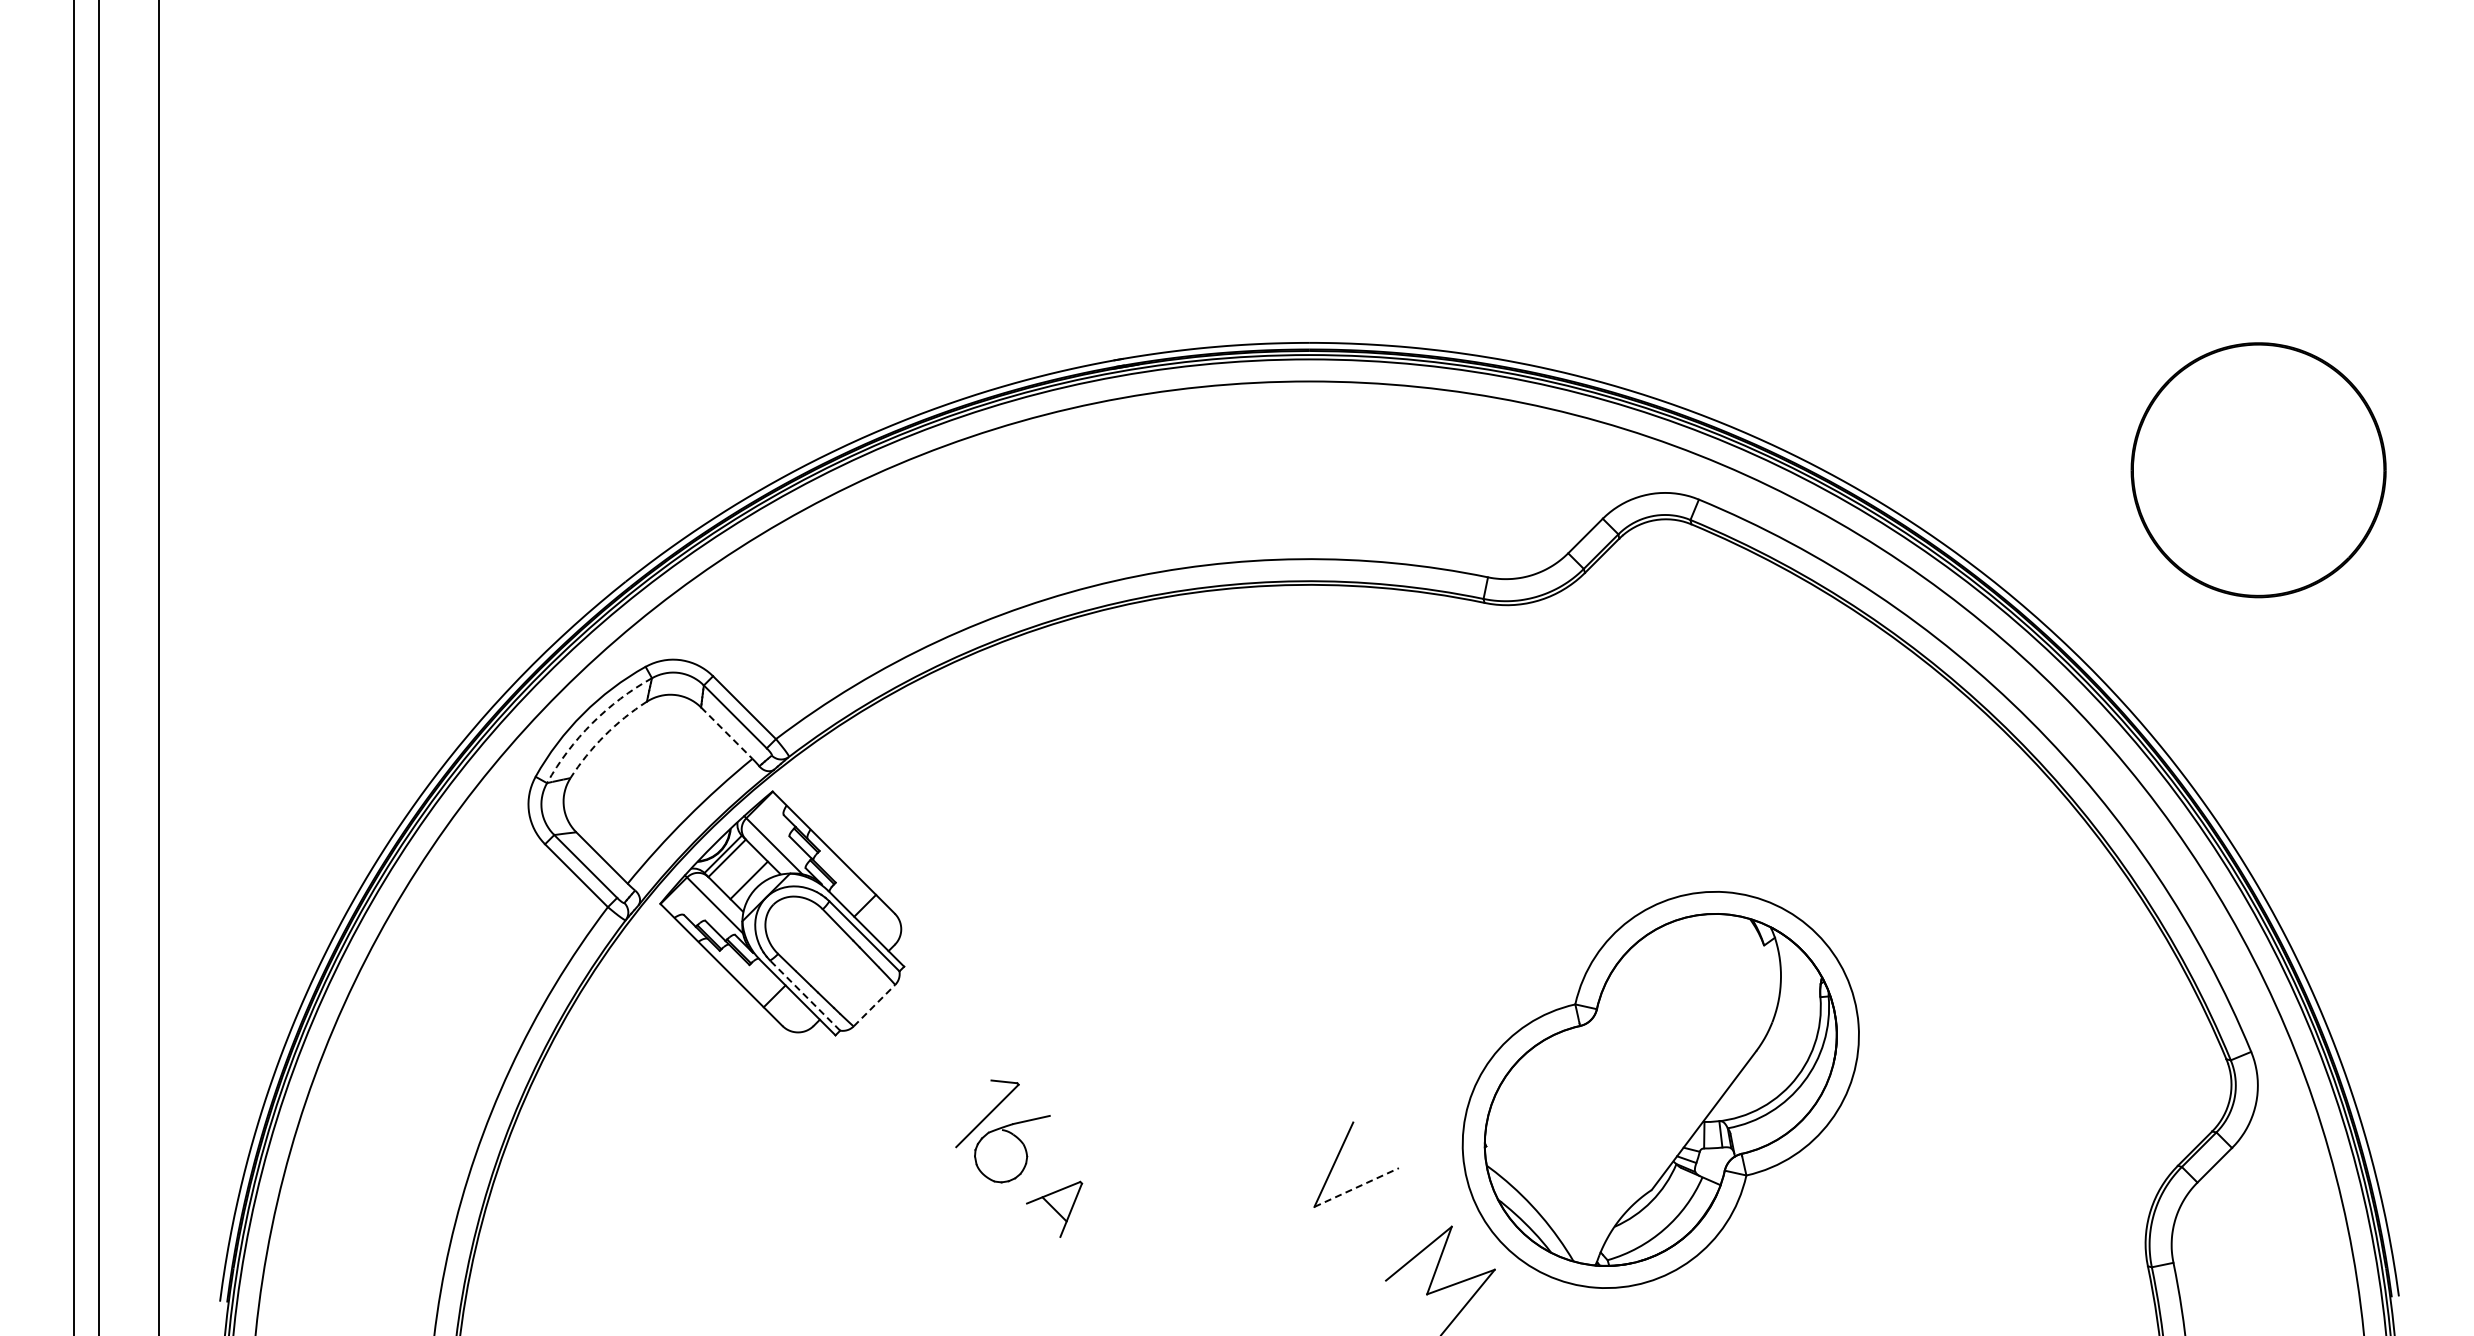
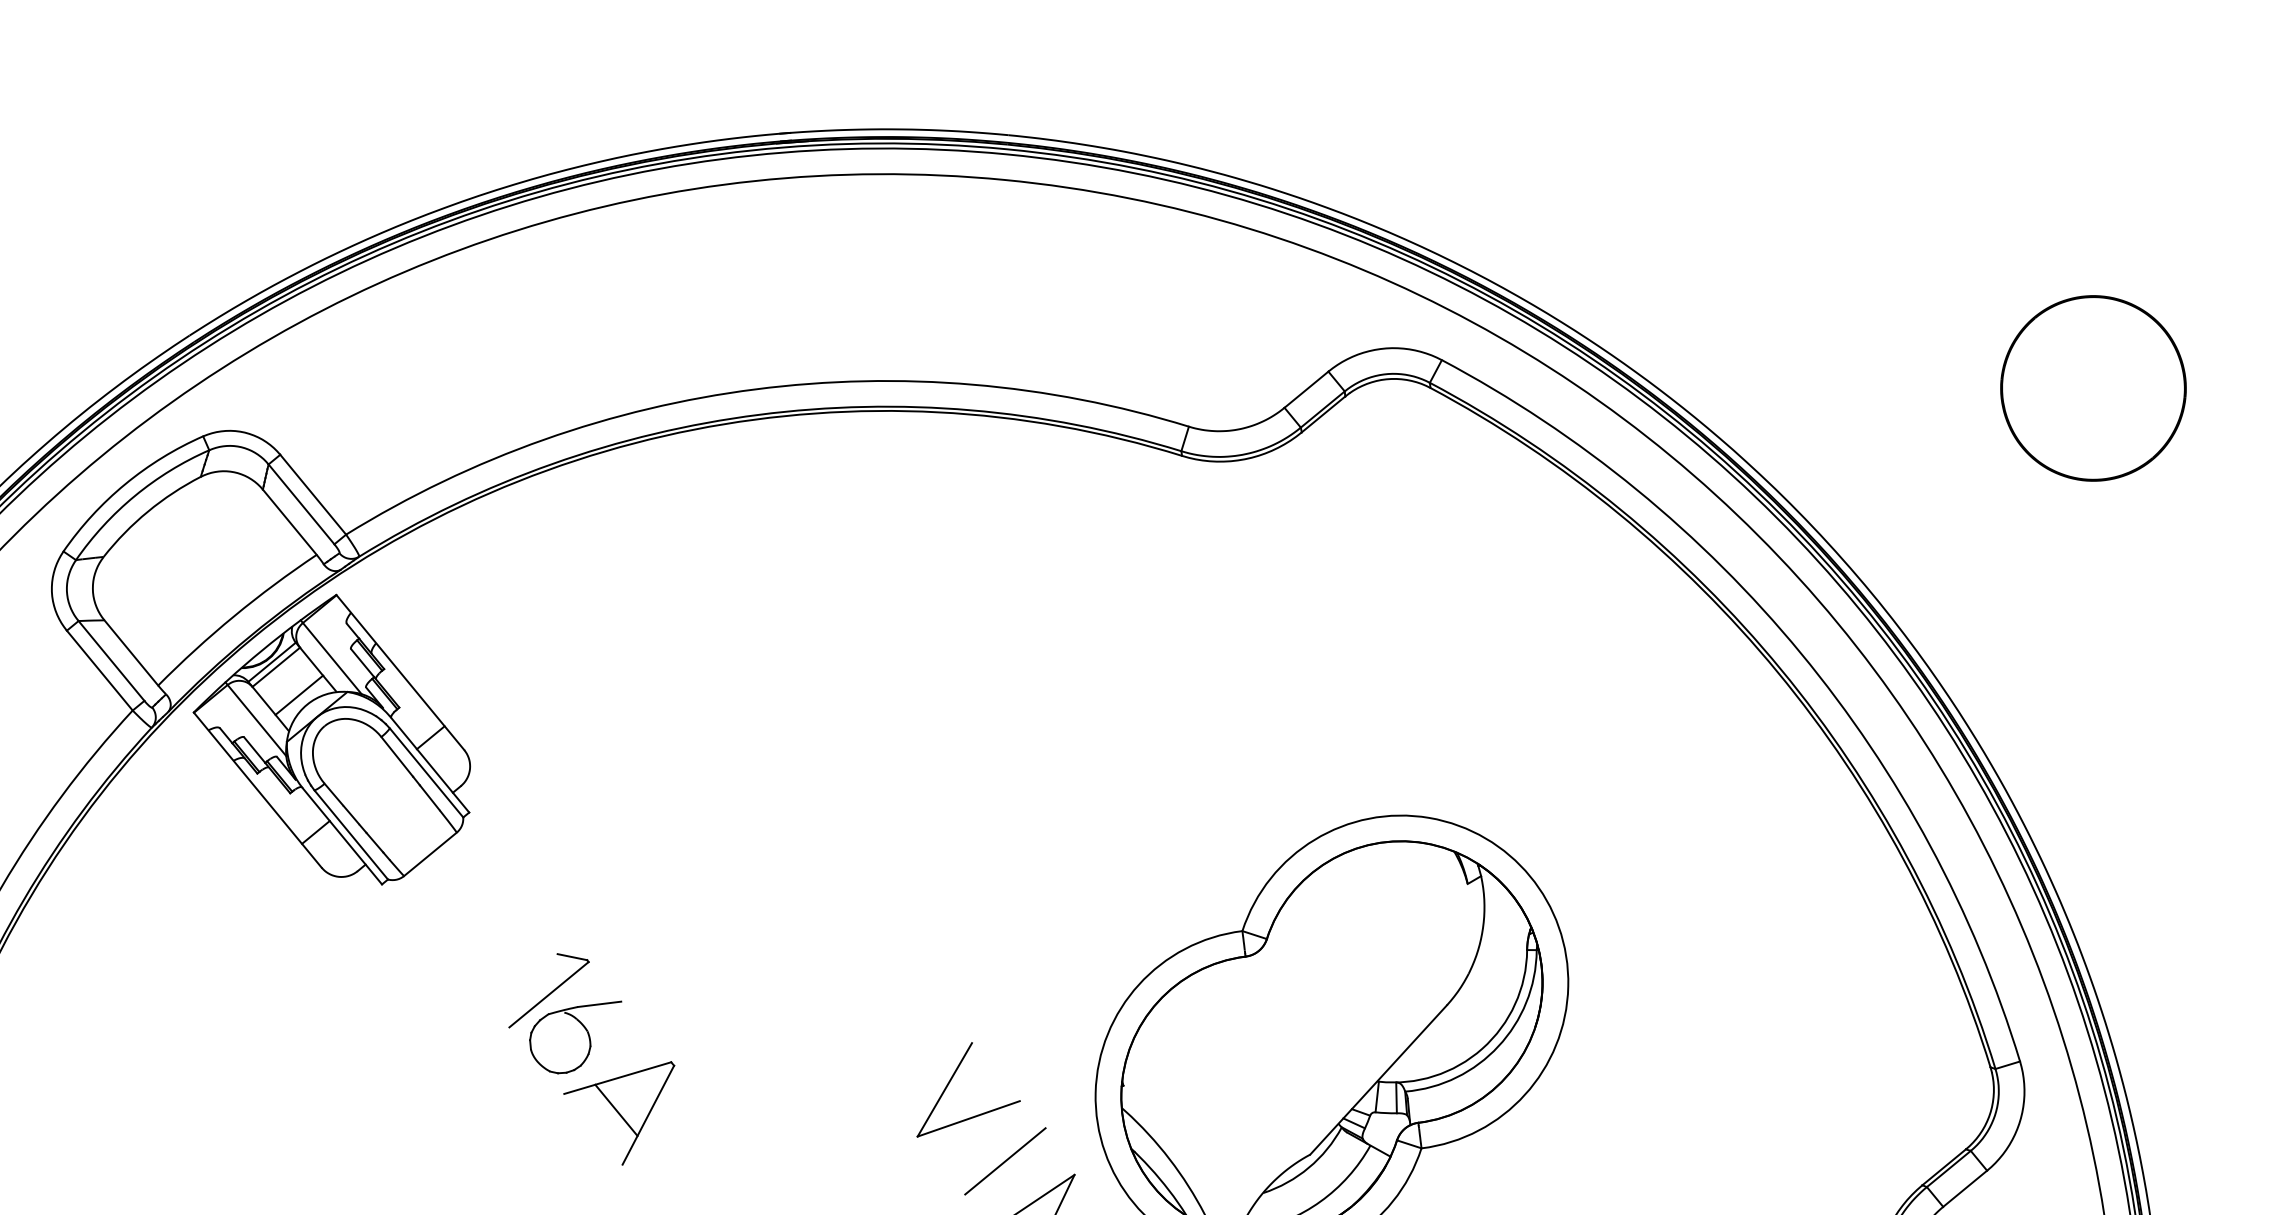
part: (2258, 469) -> (2093, 387), size x0.62
arc: (592, 723) -> (135, 496), dashed -> solid
line: (727, 733) -> (290, 522), dashed -> solid
arc: (604, 735) -> (147, 511), dashed -> solid
line: (805, 995) -> (351, 834), dashed -> solid
line: (874, 1005) -> (430, 854), dashed -> solid
line: (1357, 1187) -> (969, 1118), dashed -> solid
part: (1054, 1209) -> (616, 1110), size x1.67
line: (1391, 1220) -> (1005, 1160), added

